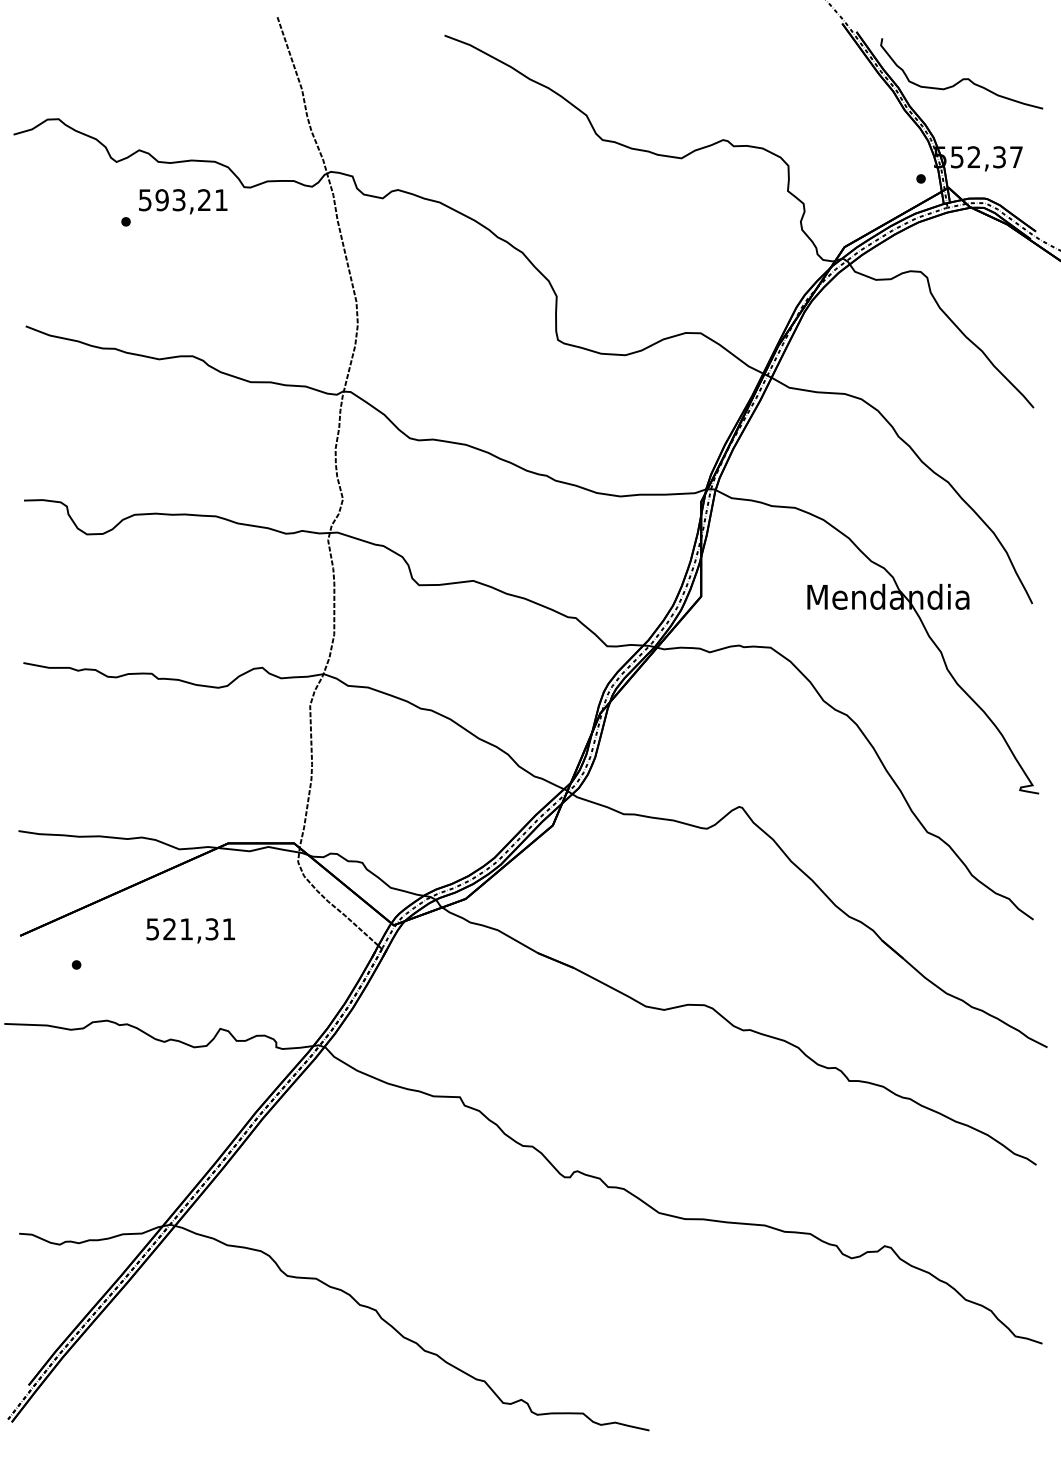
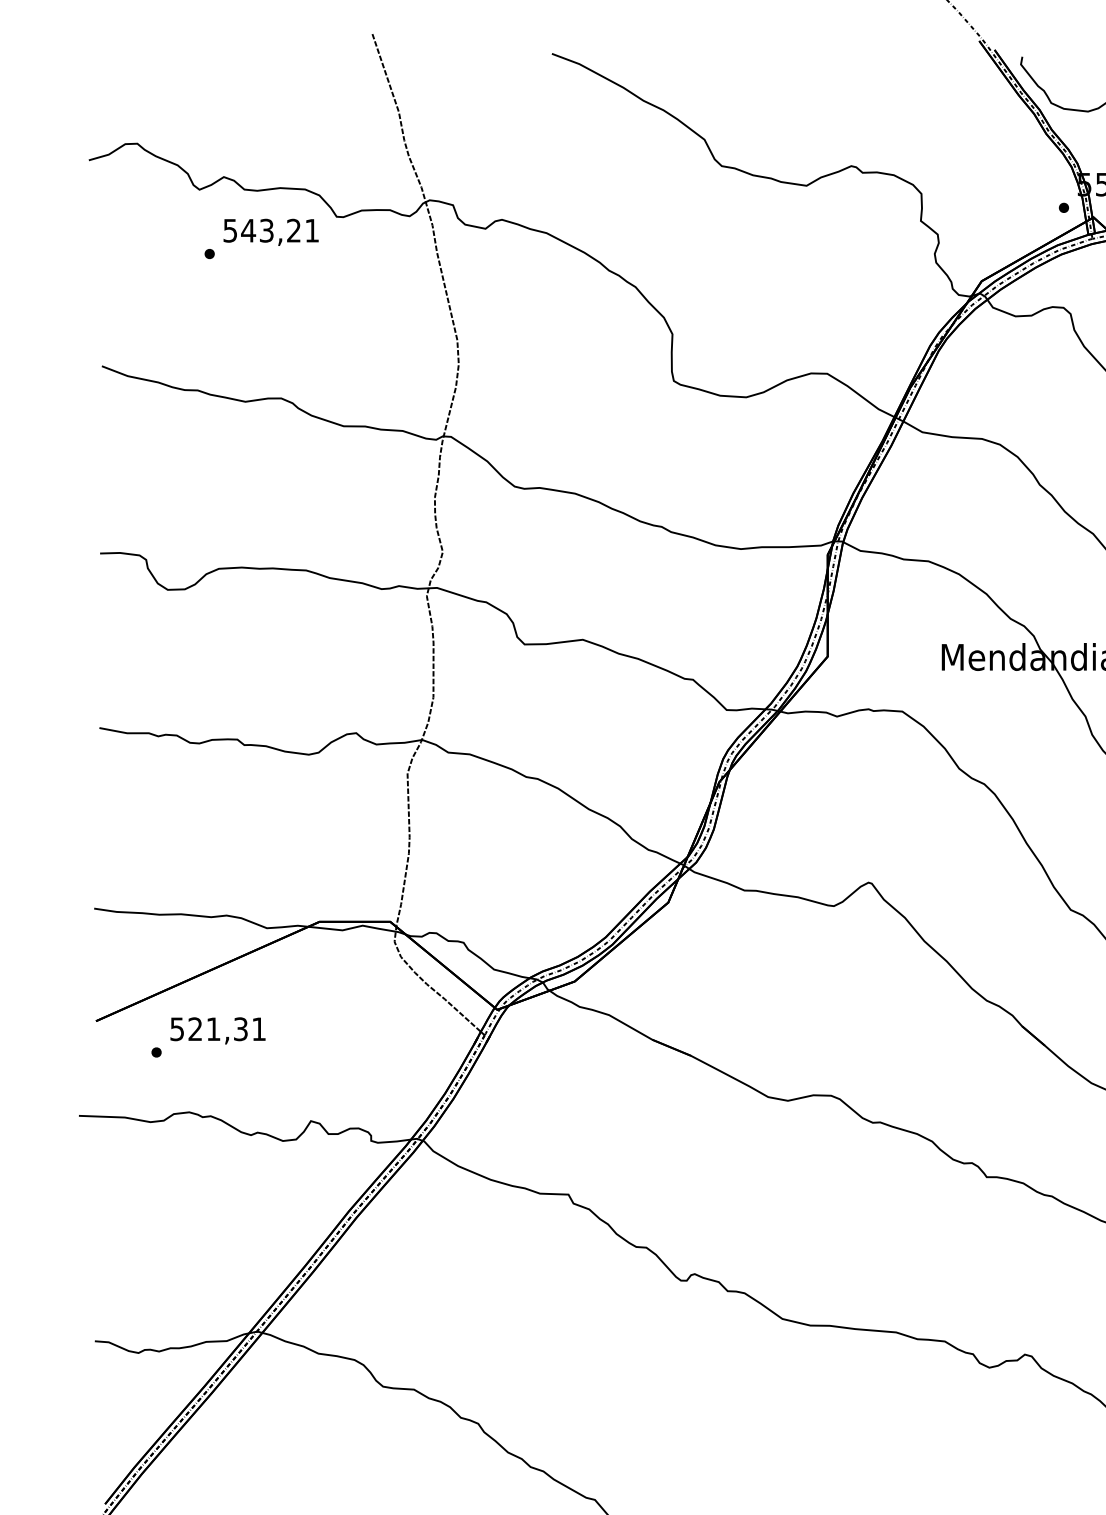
text: (162, 200) -> (248, 231), 593,21 -> 543,21
text: (190, 930) -> (217, 1030), moved

